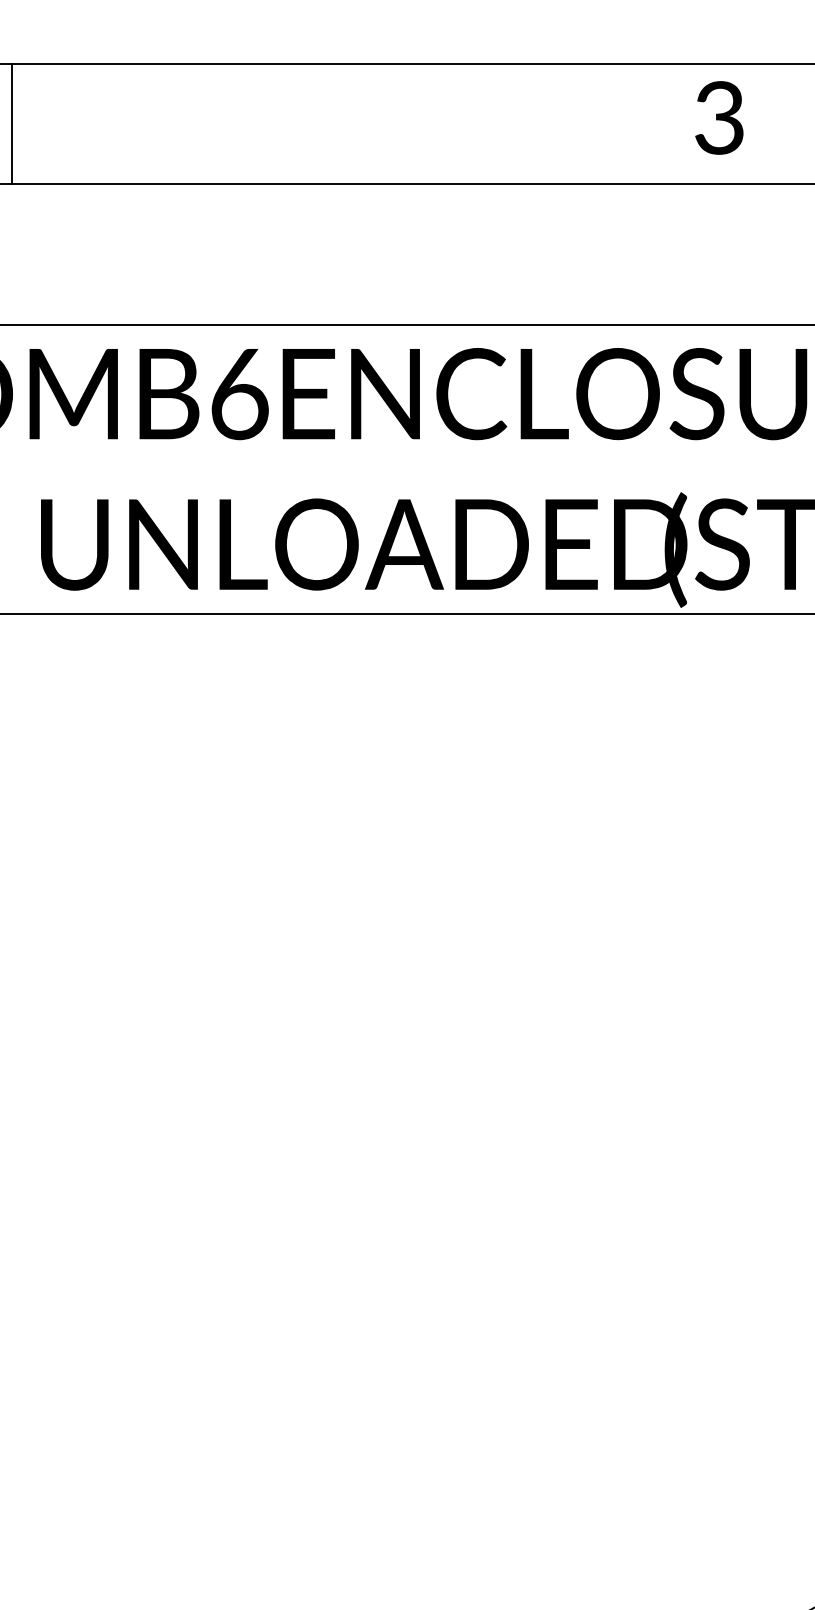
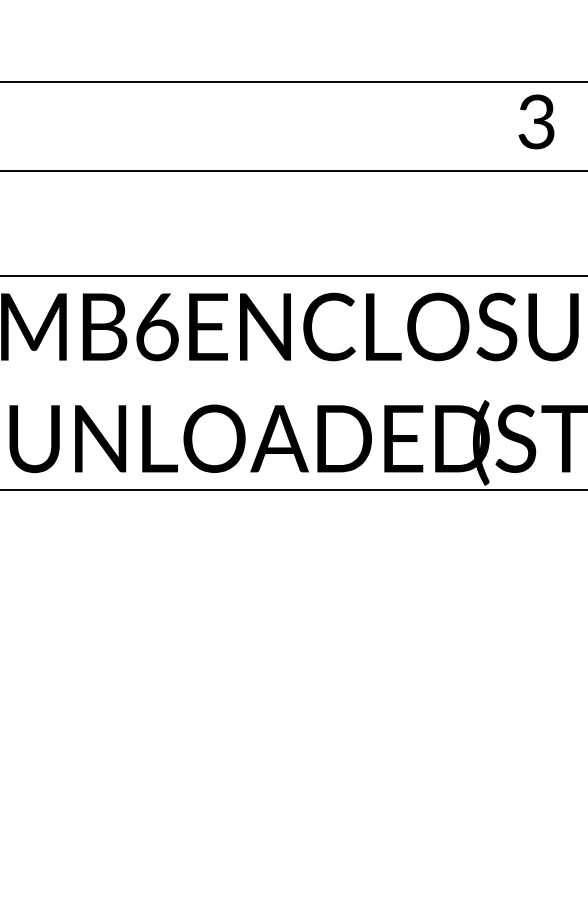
text: (719, 117) -> (536, 121), moved

